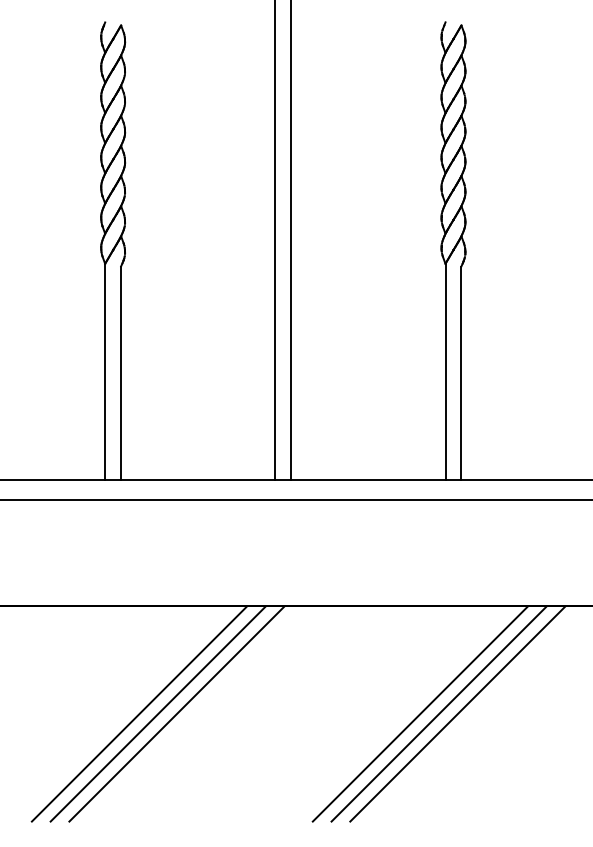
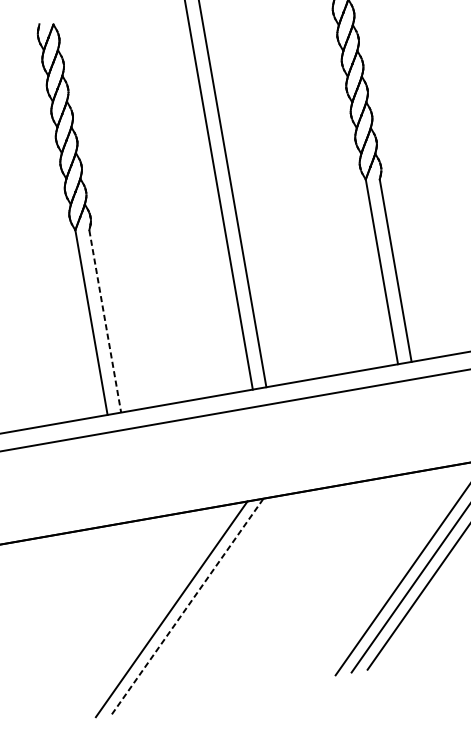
line: (121, 373) -> (105, 321), solid -> dashed
line: (158, 713) -> (187, 606), solid -> dashed
line: (176, 713) -> (203, 603), removed

